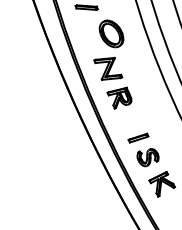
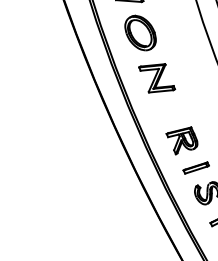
part: (111, 33) -> (140, 32), moved
part: (119, 97) -> (181, 139), moved

